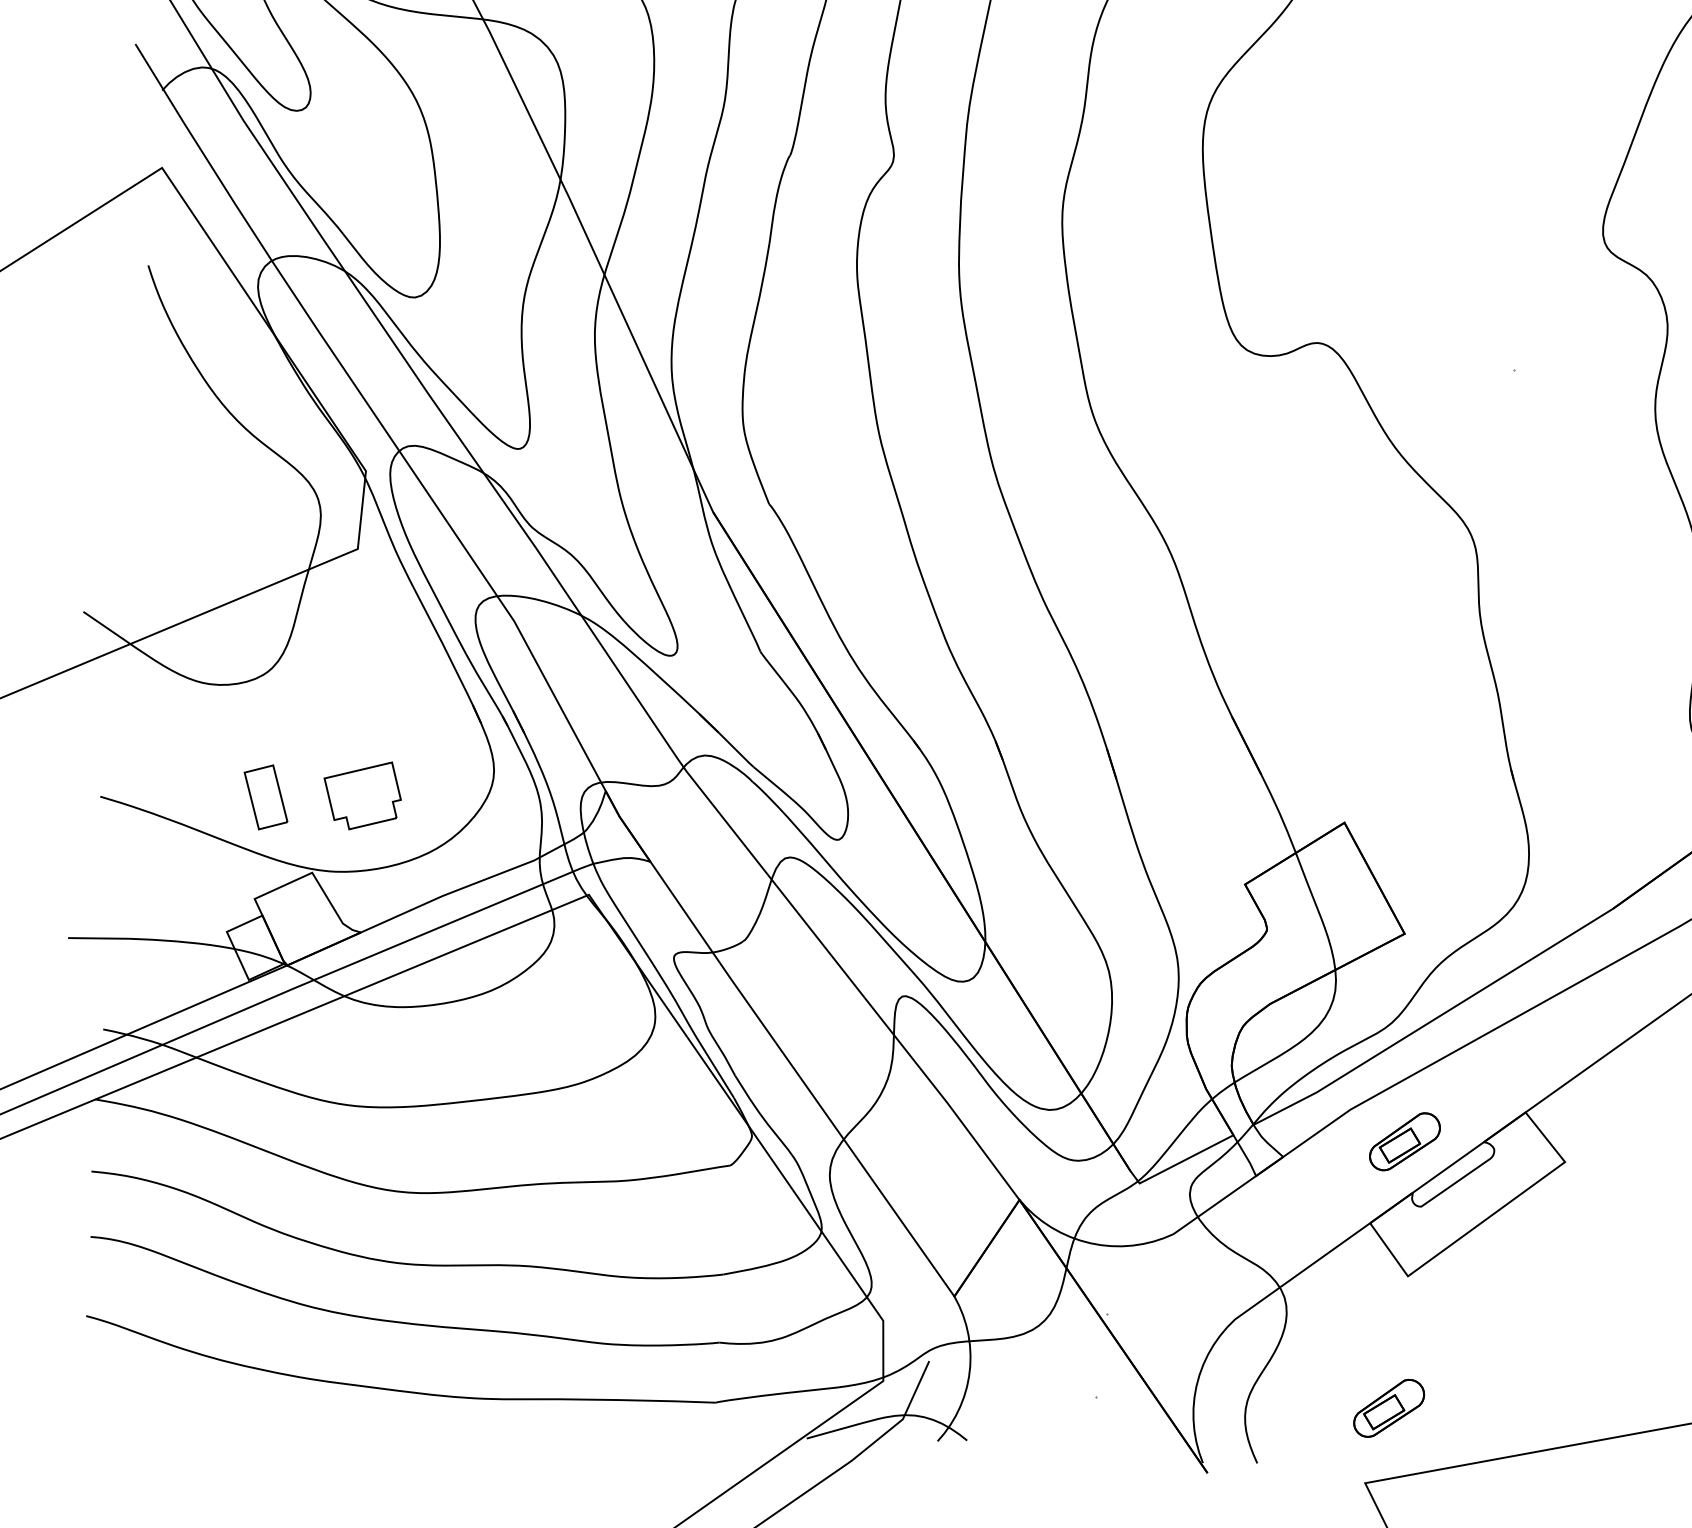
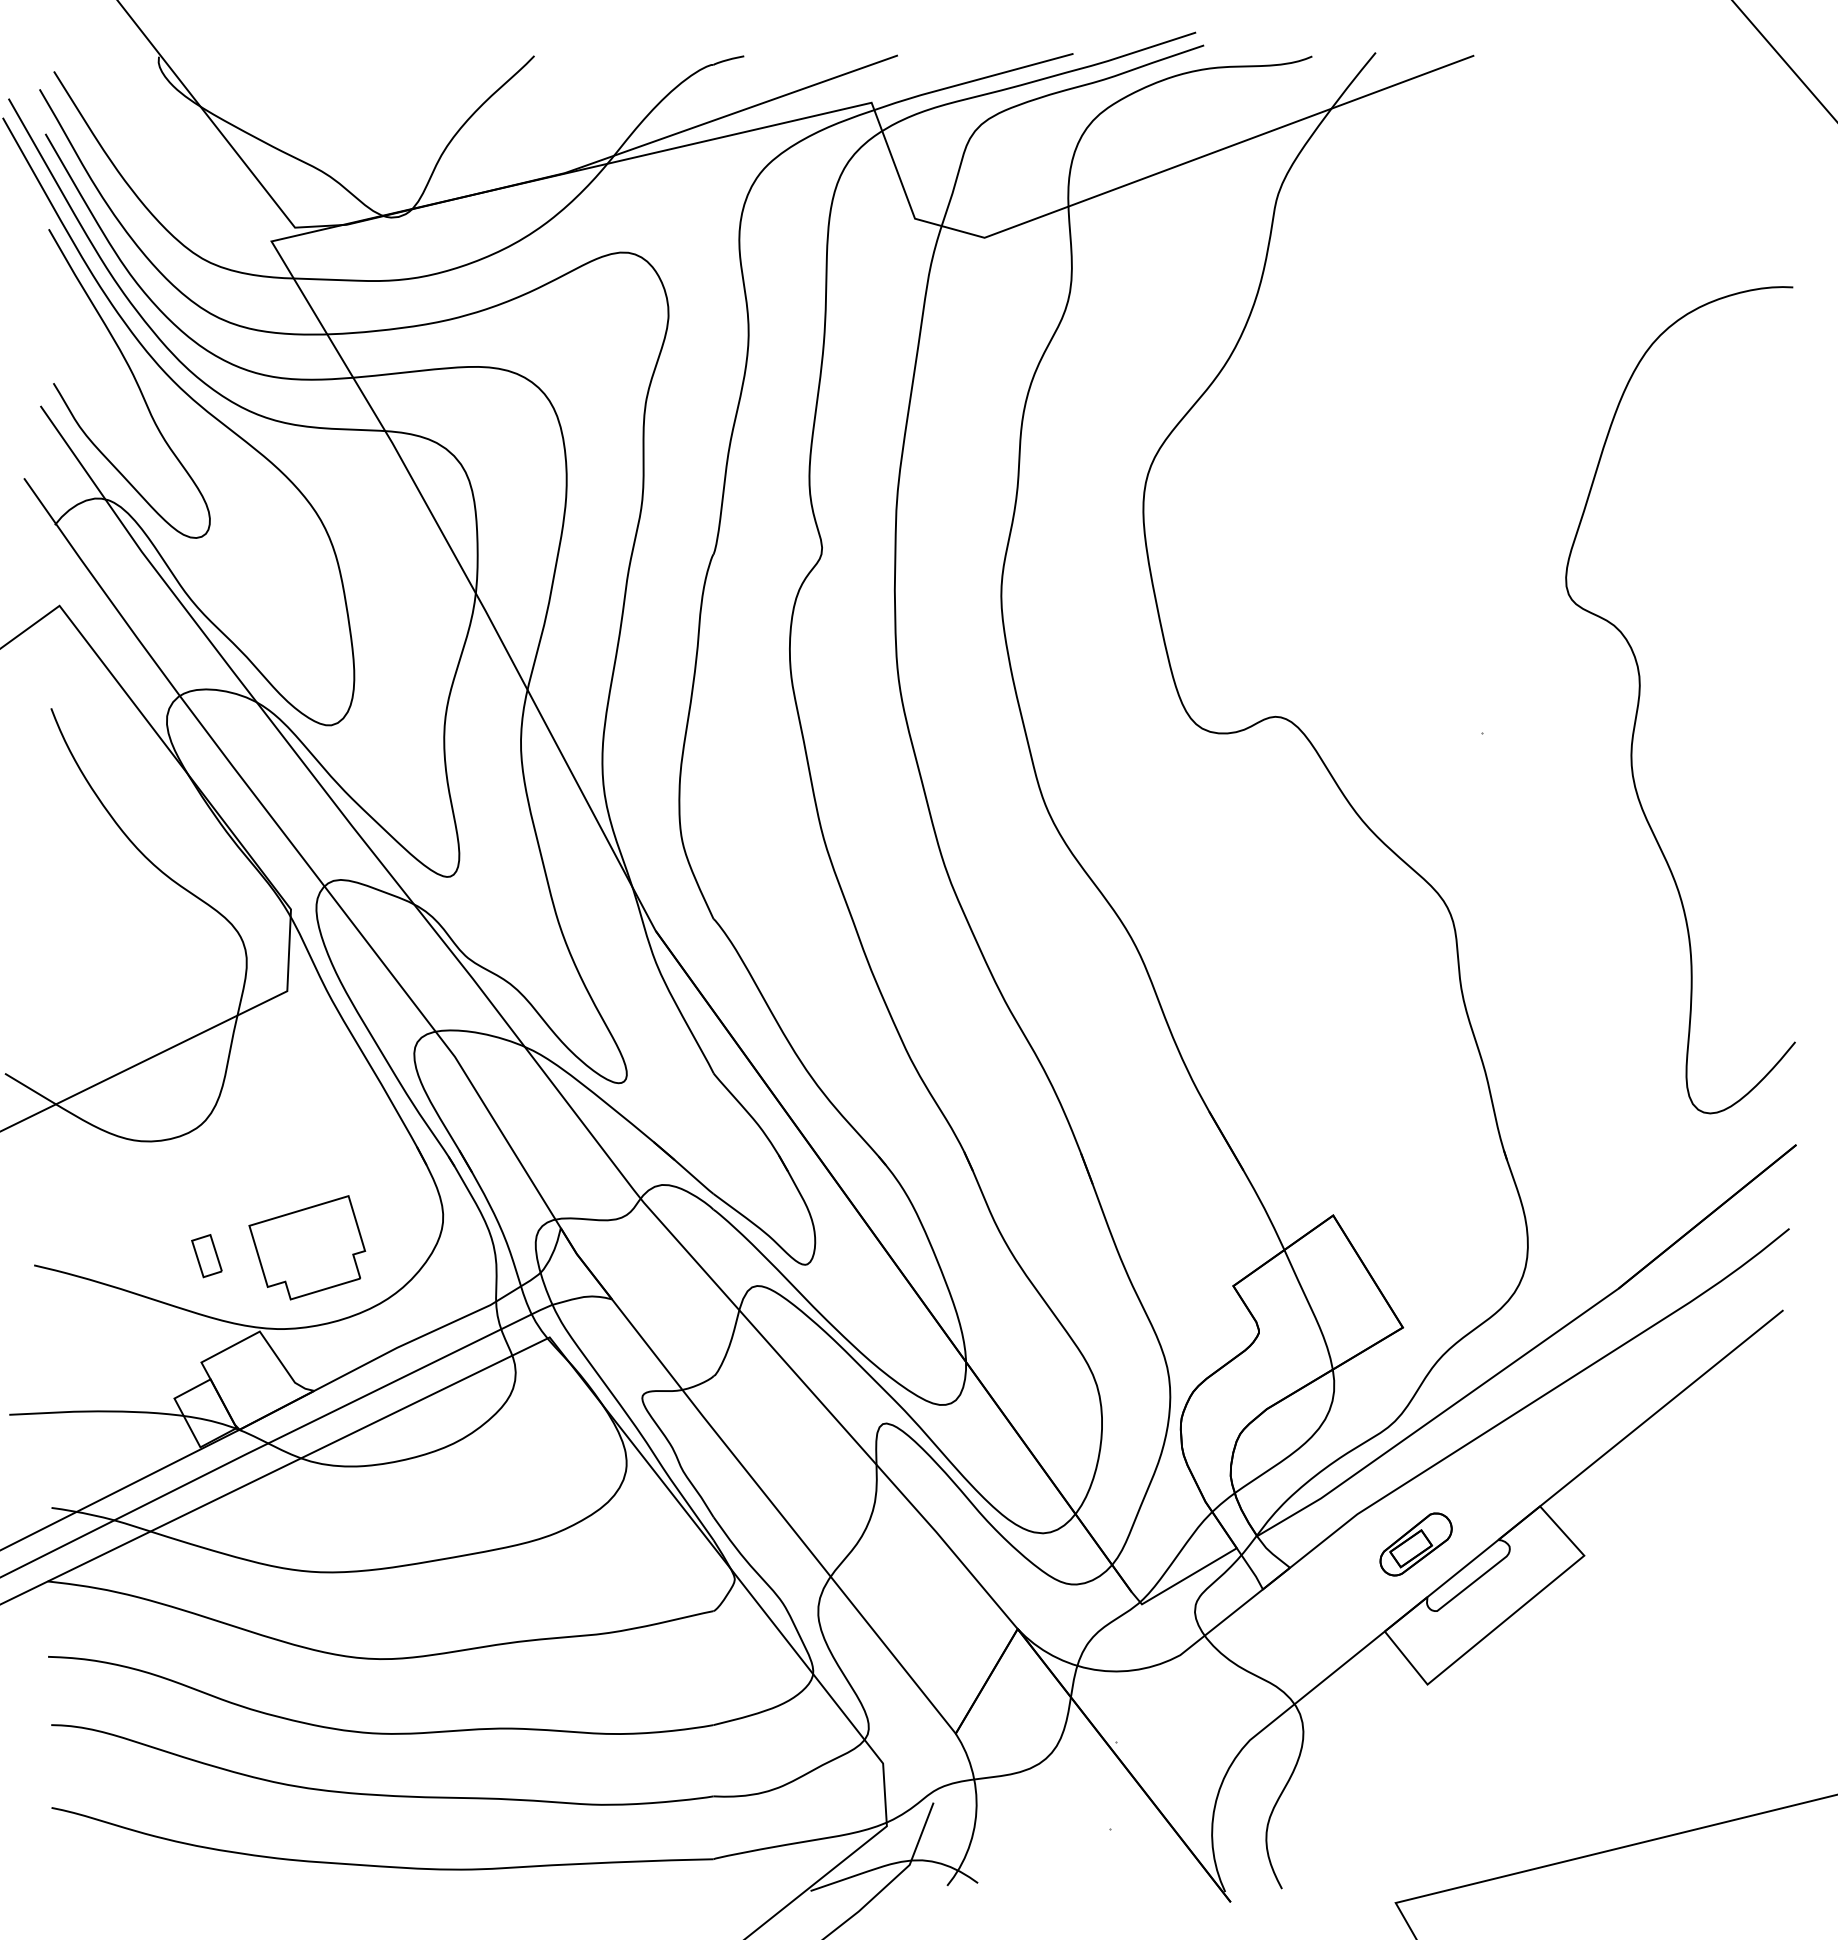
part: (362, 795) -> (307, 1247), size x1.43
part: (265, 797) -> (206, 1256), size x0.62
part: (1388, 1408) -> (1415, 1823), removed

